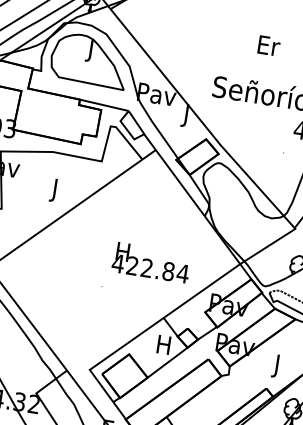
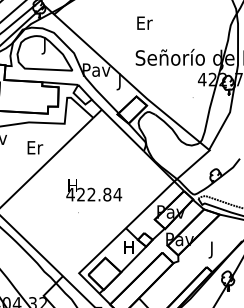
text: (268, 44) -> (144, 22), moved
text: (56, 190) -> (35, 149), J -> Er
text: (151, 263) -> (94, 190), moved

